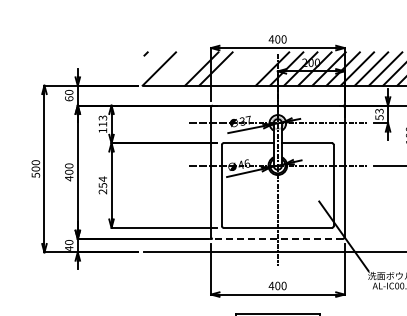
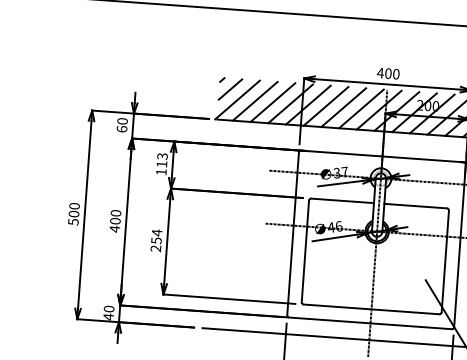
line: (152, 60) -> (229, 88), added
line: (173, 68) -> (255, 100), added
line: (187, 68) -> (272, 101), added
line: (229, 68) -> (325, 105), added
line: (243, 68) -> (342, 106), added
line: (258, 68) -> (361, 108), added
line: (277, 238) -> (370, 322), dashed -> solid

